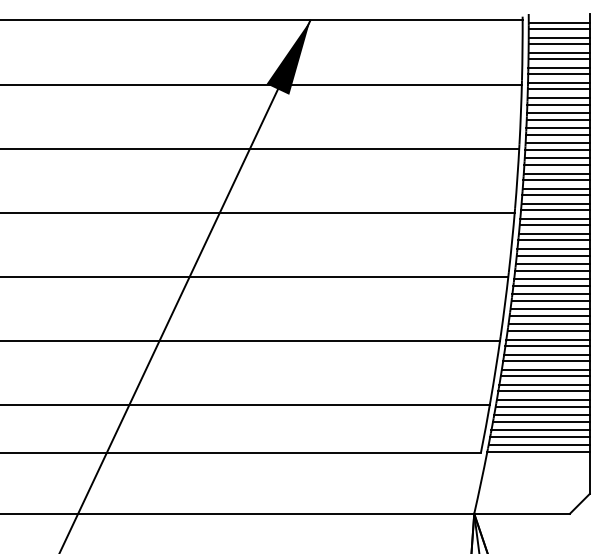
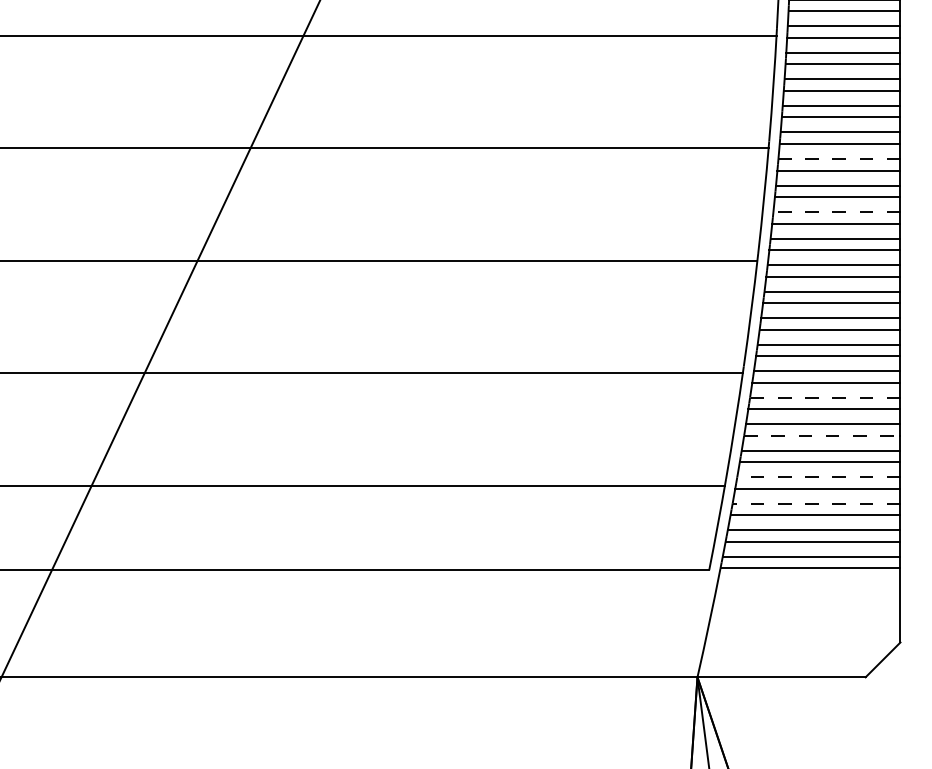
line: (555, 218) -> (840, 158), solid -> dashed
line: (553, 248) -> (836, 211), solid -> dashed
line: (546, 354) -> (824, 397), solid -> dashed
line: (545, 376) -> (822, 436), solid -> dashed
line: (542, 399) -> (817, 476), solid -> dashed
line: (541, 415) -> (815, 504), solid -> dashed

